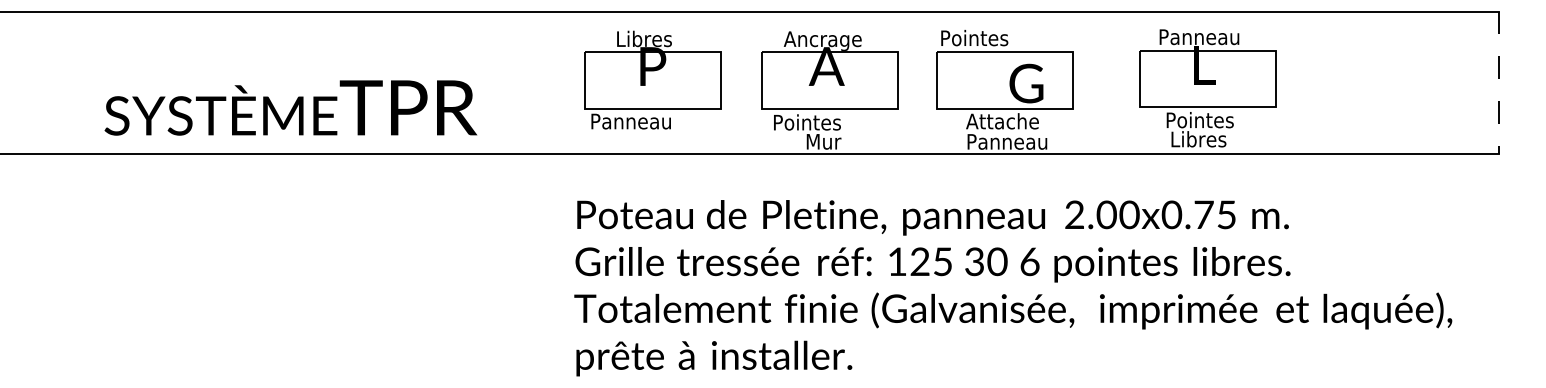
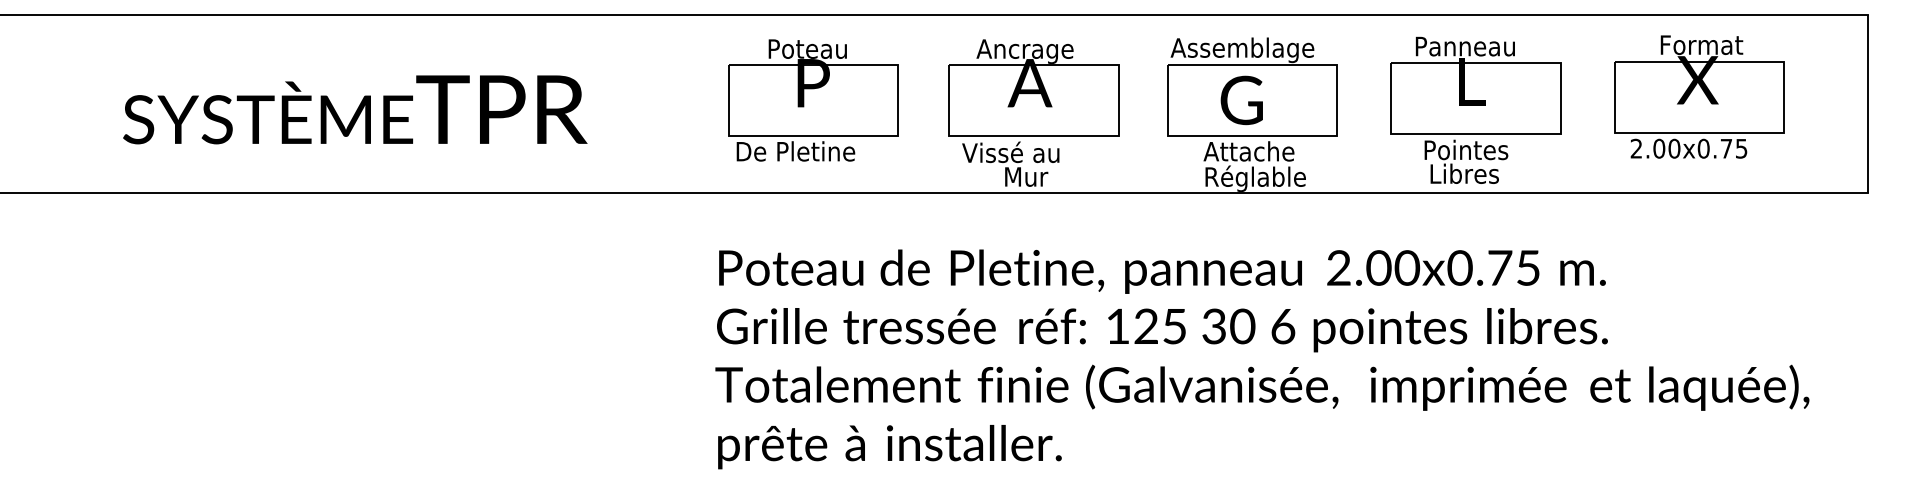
text: (649, 38) -> (808, 48), Libres -> Poteau
text: (997, 40) -> (1242, 50), Pointes -> Assemblage
part: (1364, 77) -> (1699, 96), added
line: (1499, 82) -> (1868, 103), dashed -> solid
text: (1026, 83) -> (1241, 100), moved
part: (1207, 87) -> (1475, 109), moved
text: (291, 107) -> (355, 109), moved
text: (640, 121) -> (797, 151), Panneau -> De Pletine
text: (811, 122) -> (1010, 152), Pointes -> Vissé au
text: (1008, 143) -> (1256, 178), Panneau -> Réglable

